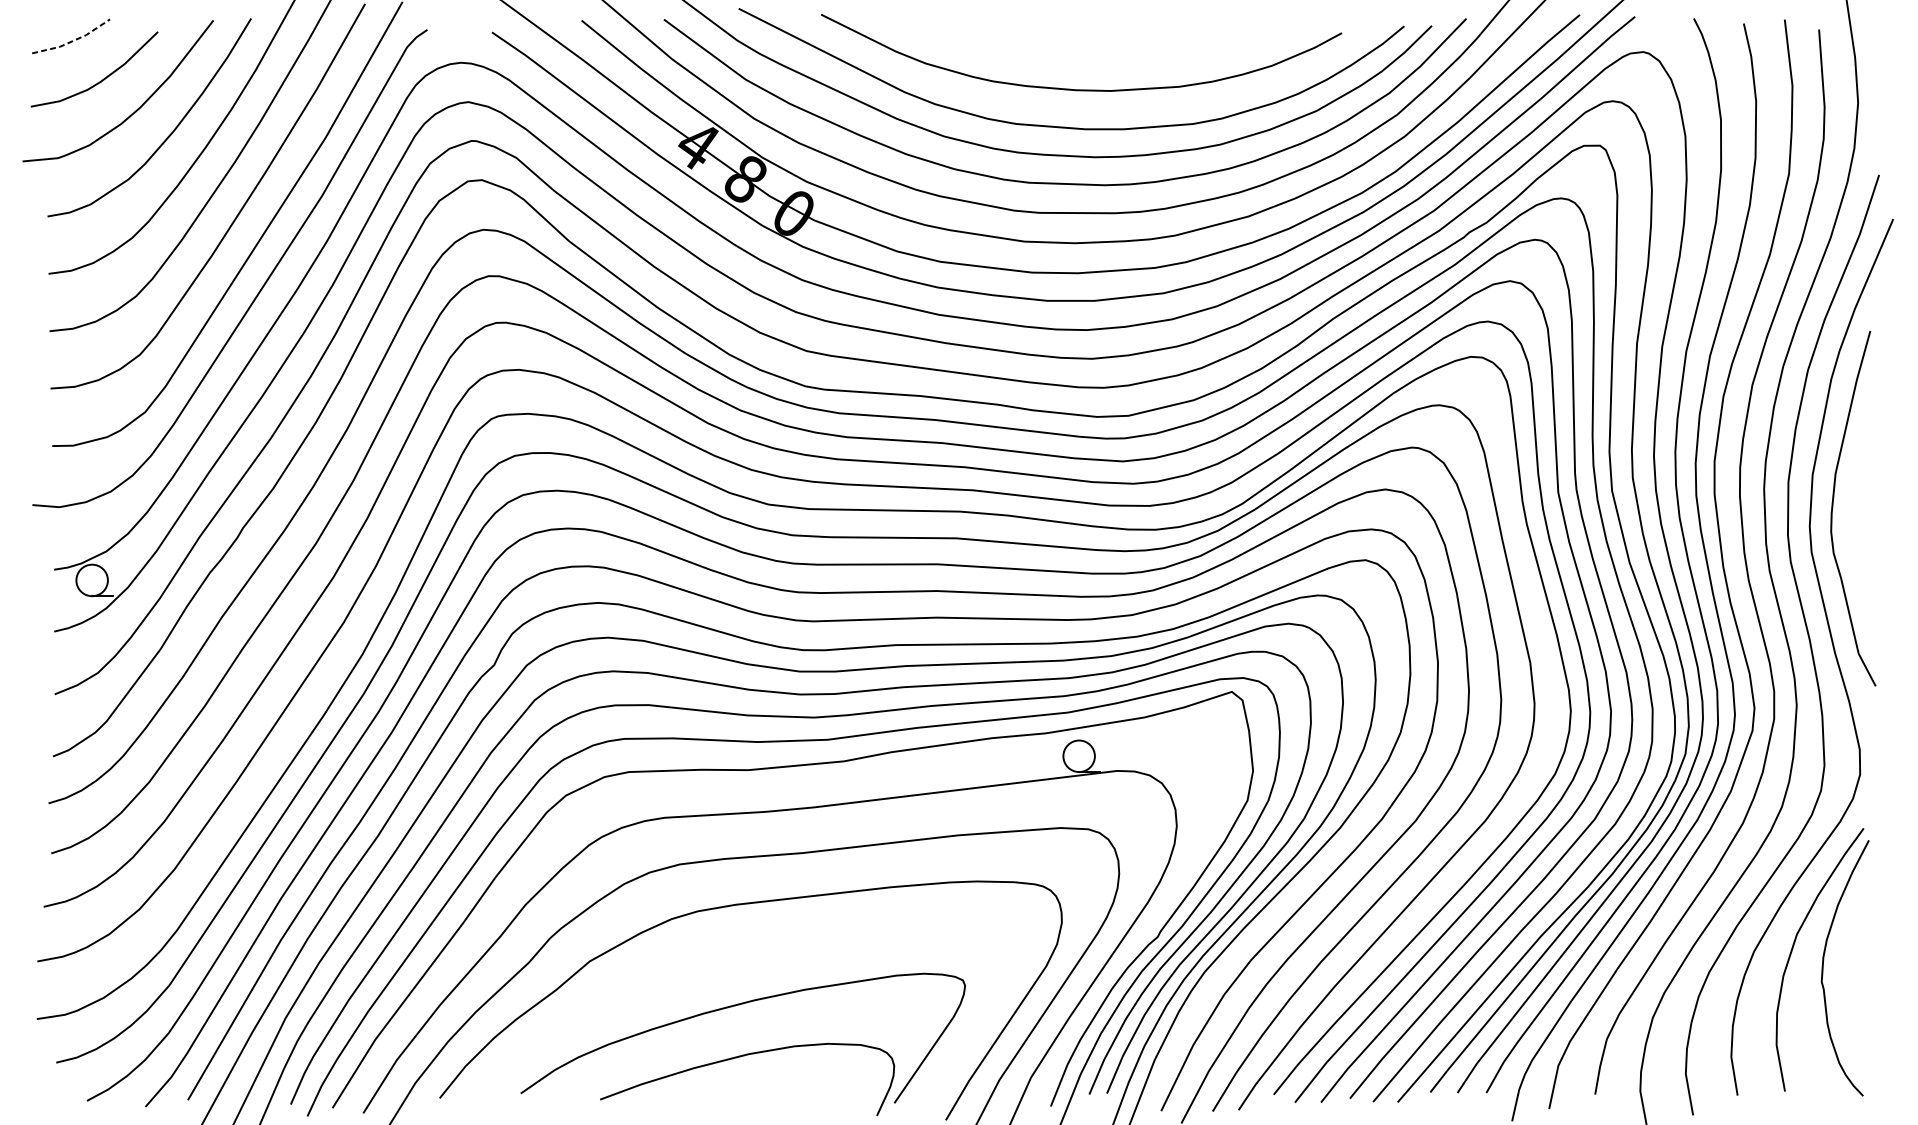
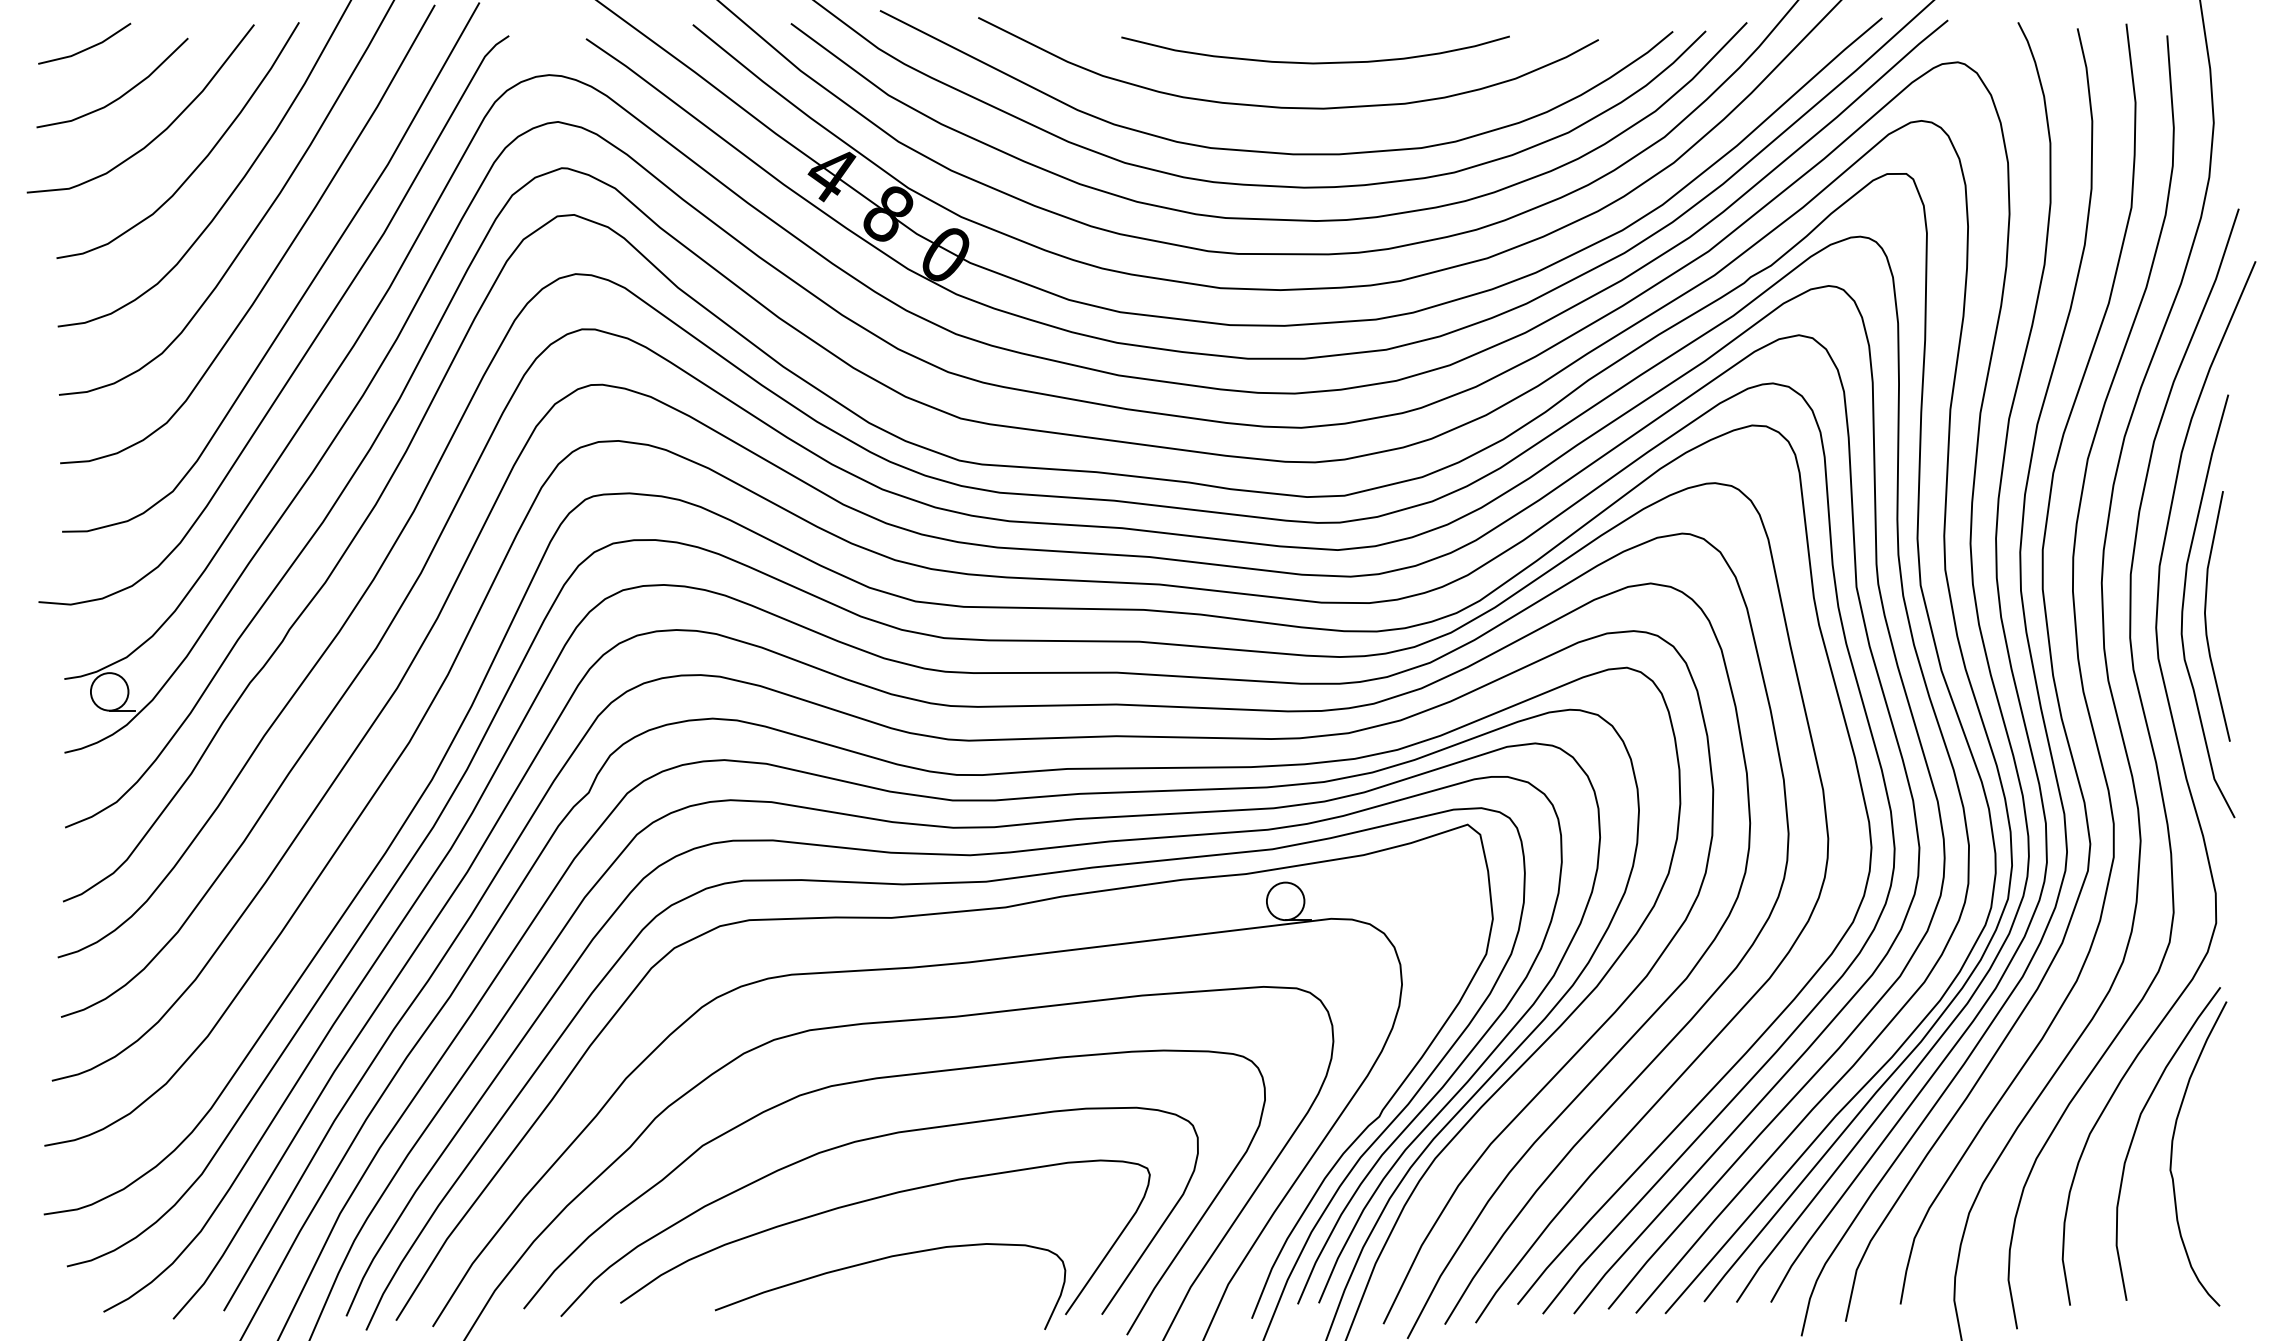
line: (73, 41) -> (87, 49), dashed -> solid
curve: (1104, 52) -> (1315, 62), added
curve: (1852, 517) -> (2206, 616), added
curve: (723, 957) -> (862, 1141), added

